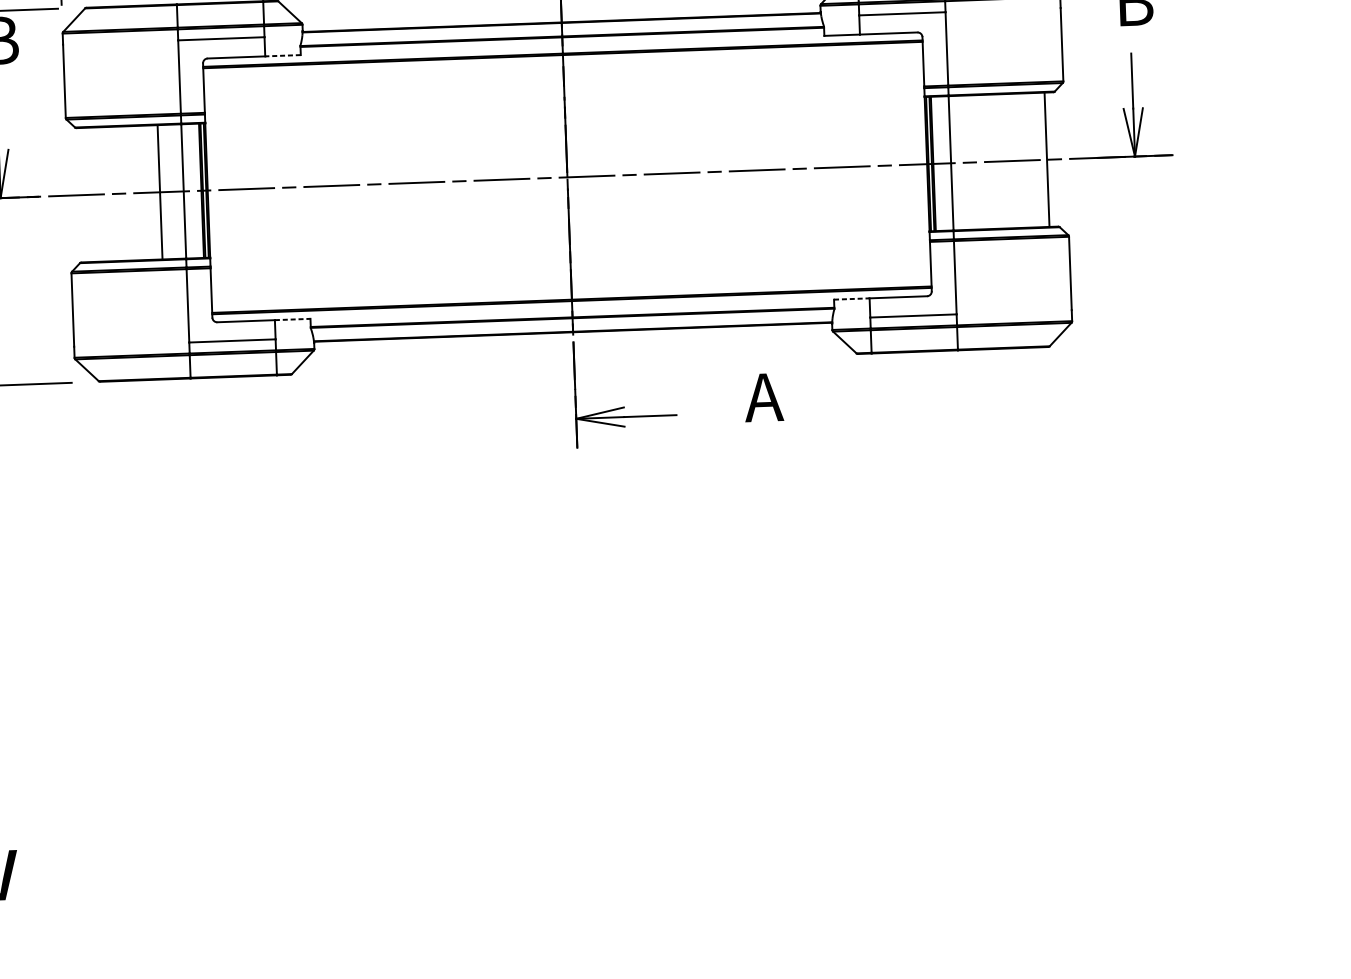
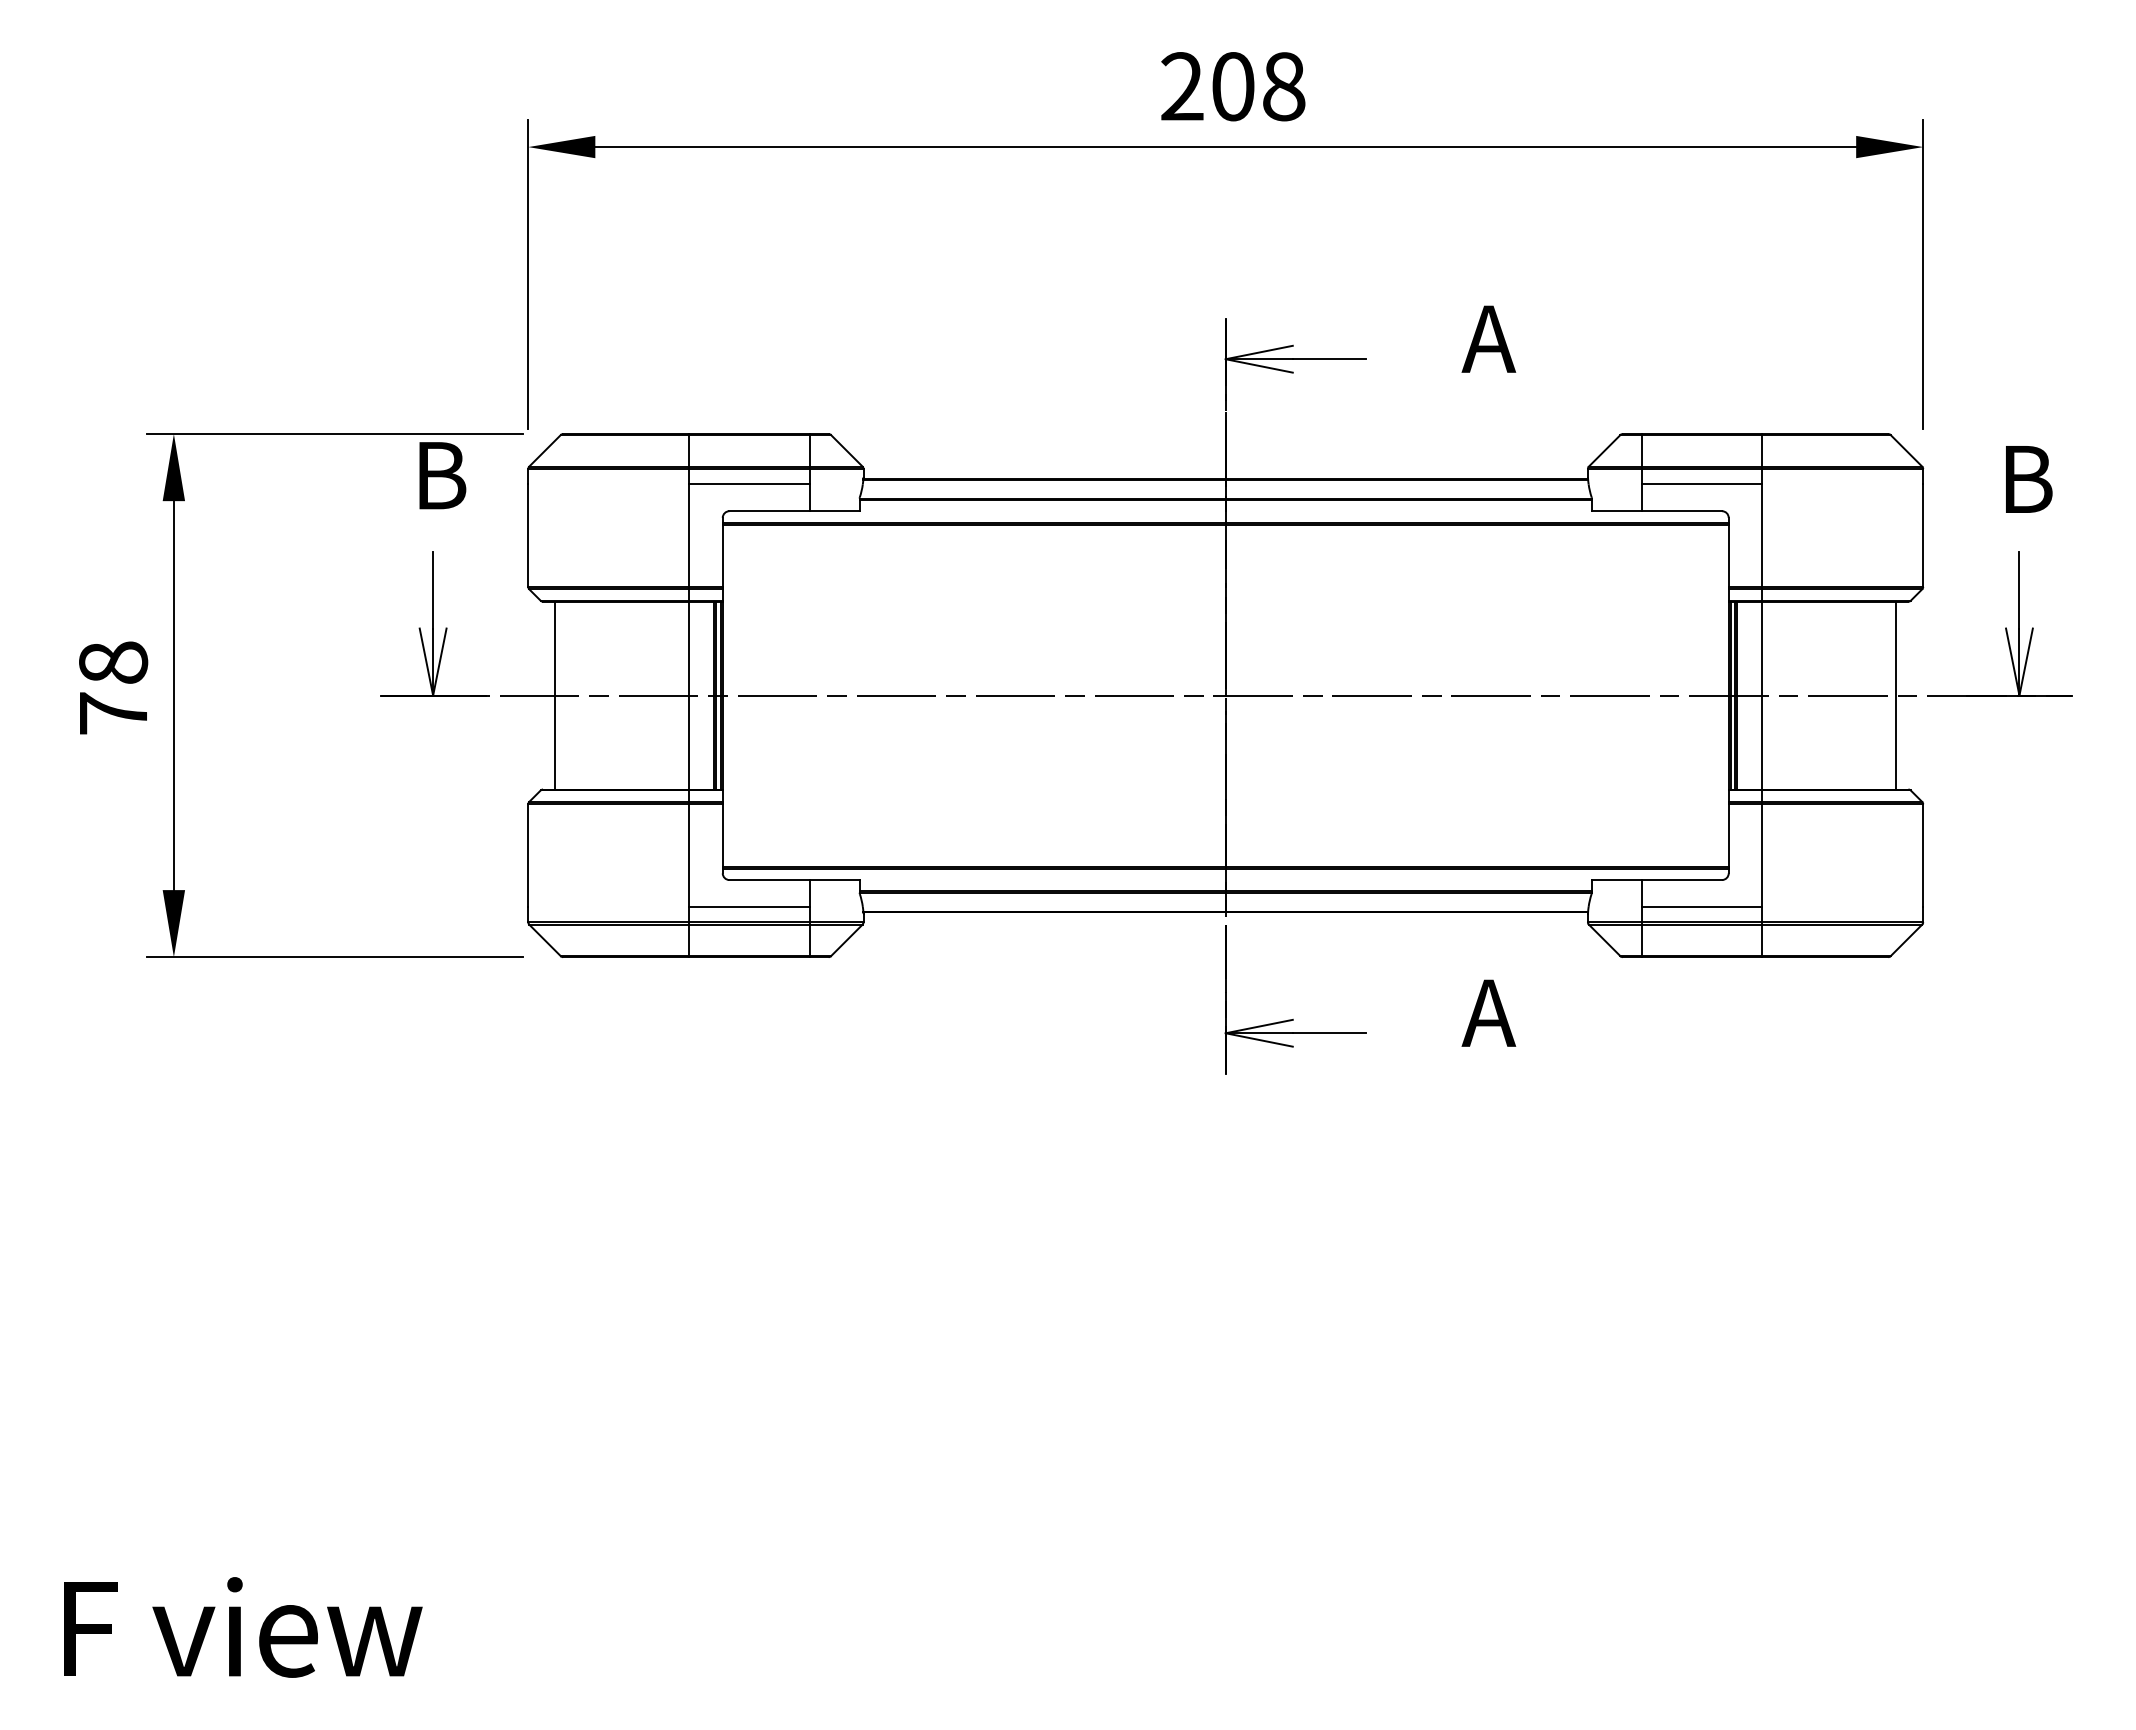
line: (282, 55) -> (834, 511), dashed -> solid
line: (160, 192) -> (555, 695), moved
line: (851, 299) -> (1616, 880), dashed -> solid
line: (292, 319) -> (834, 880), dashed -> solid

